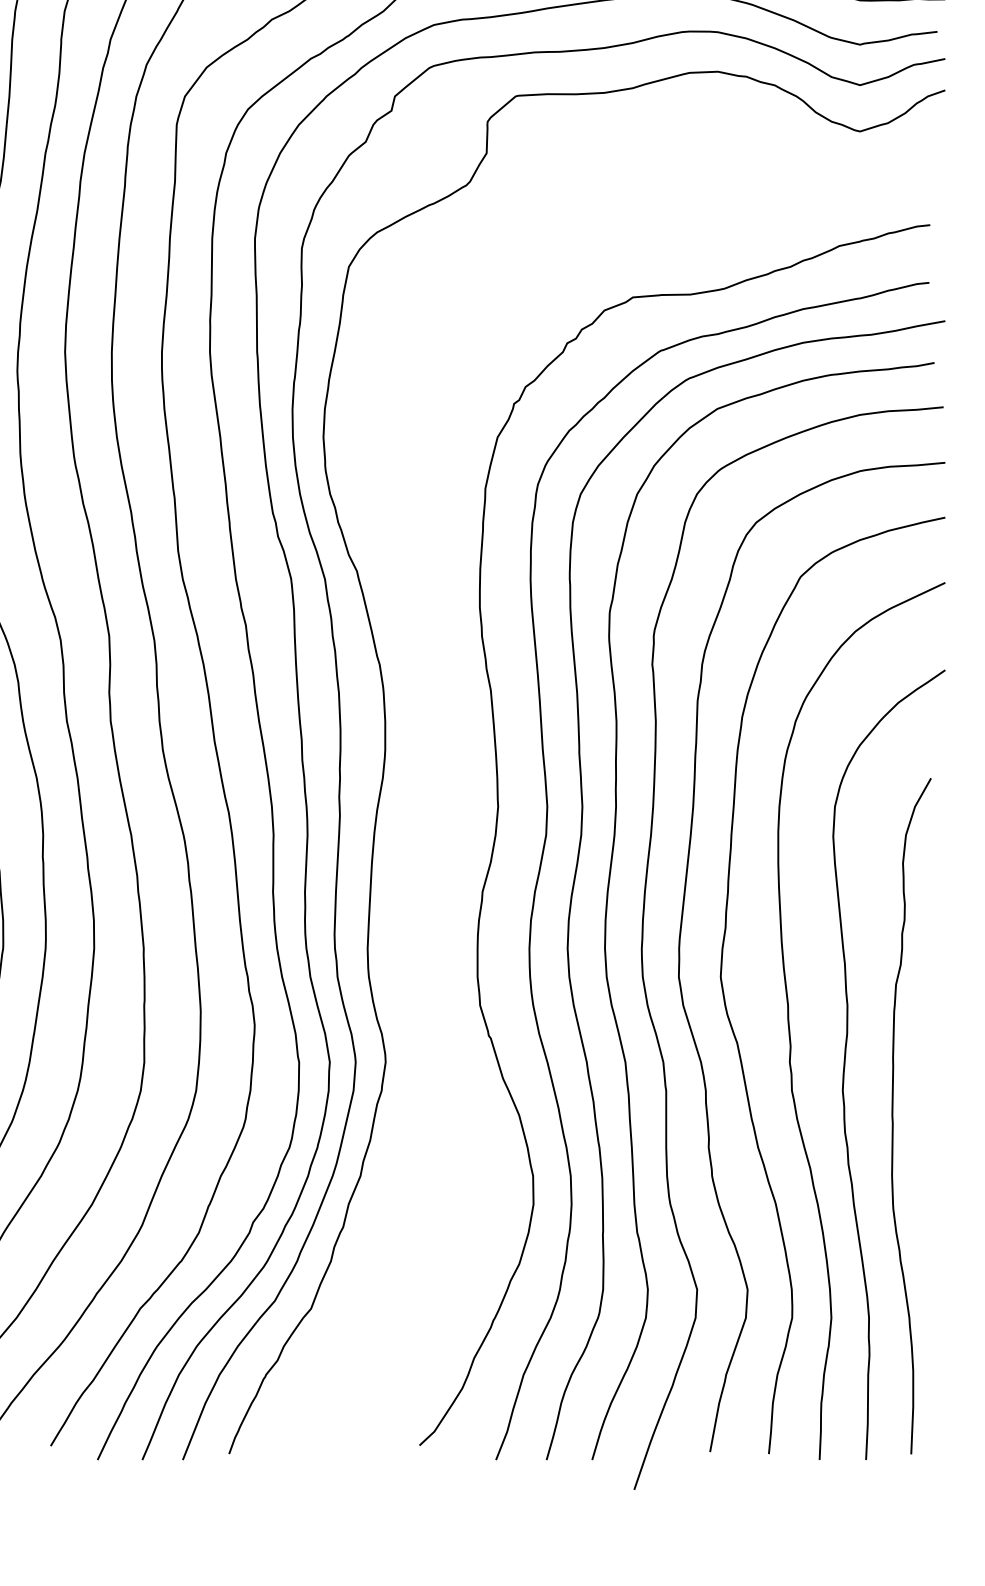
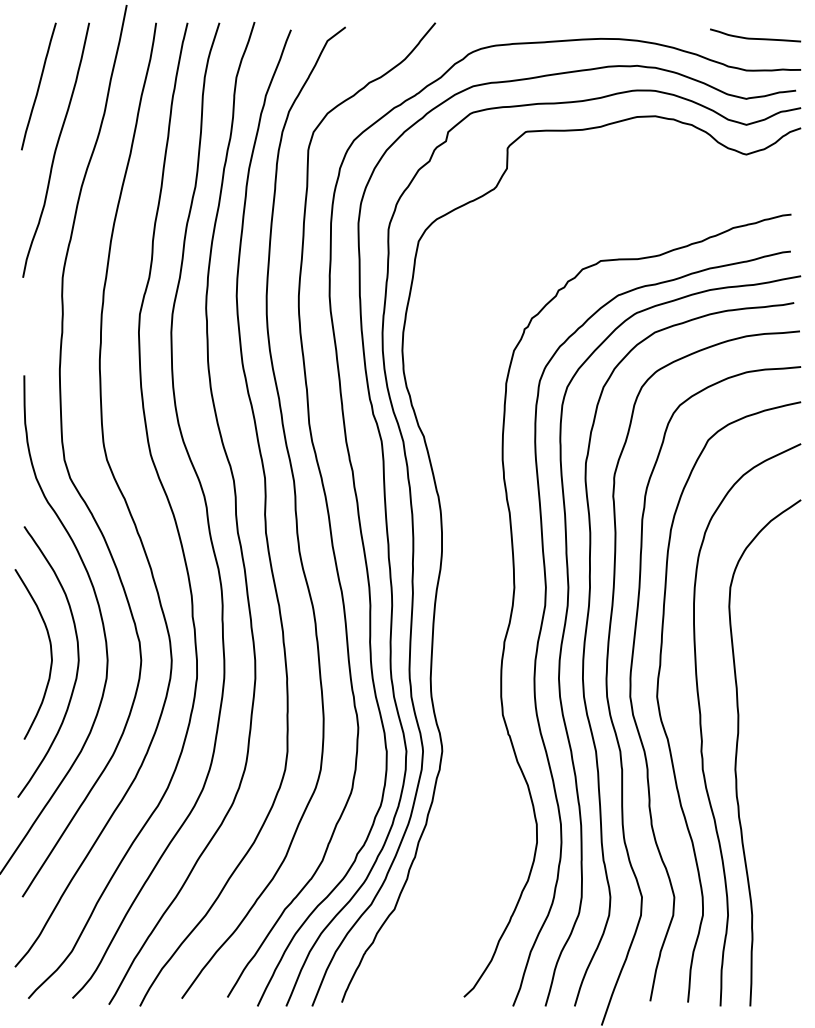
curve: (894, 1115) -> (768, 785), removed

